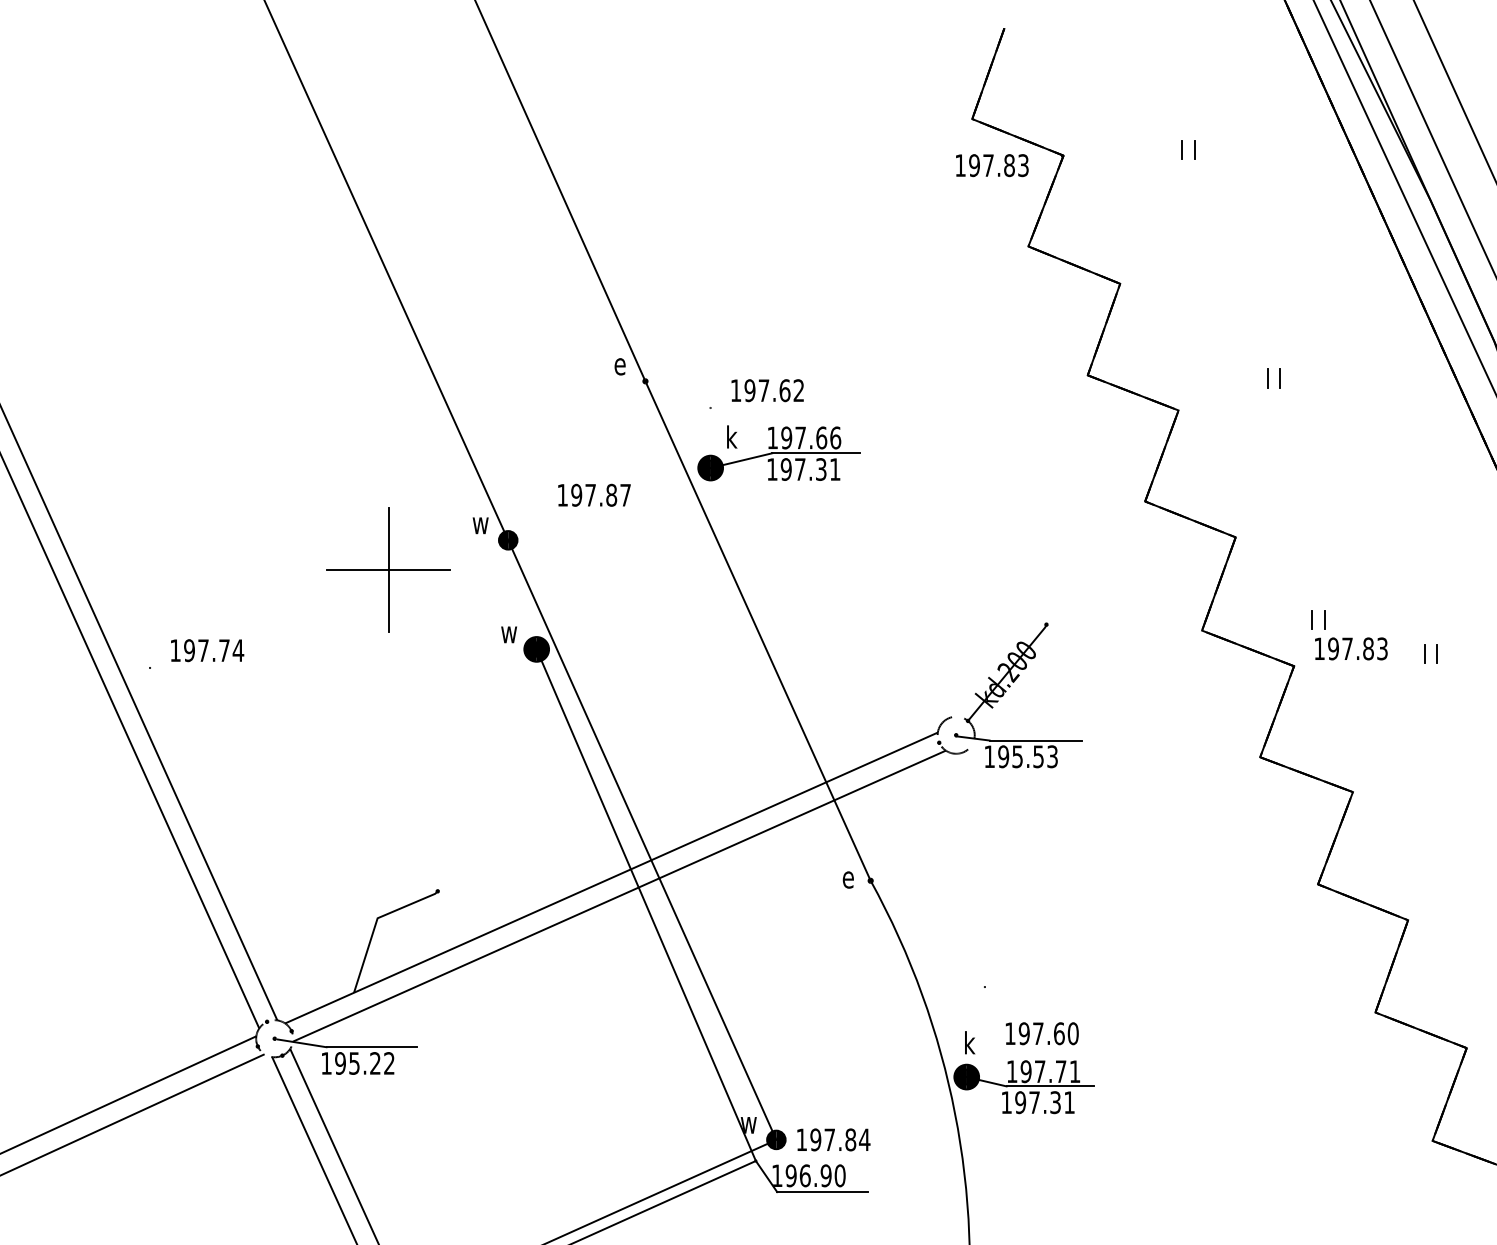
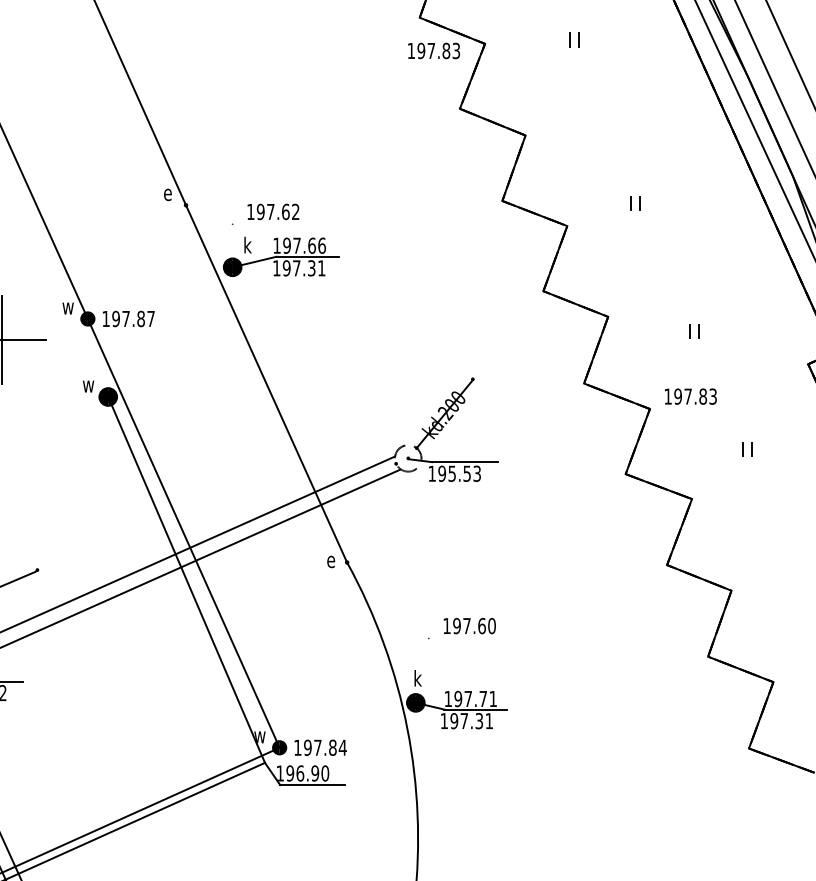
text: (594, 494) -> (128, 318), moved
part: (1318, 619) -> (694, 331), moved
part: (1430, 653) -> (747, 449), moved
text: (1041, 1033) -> (469, 625), moved

